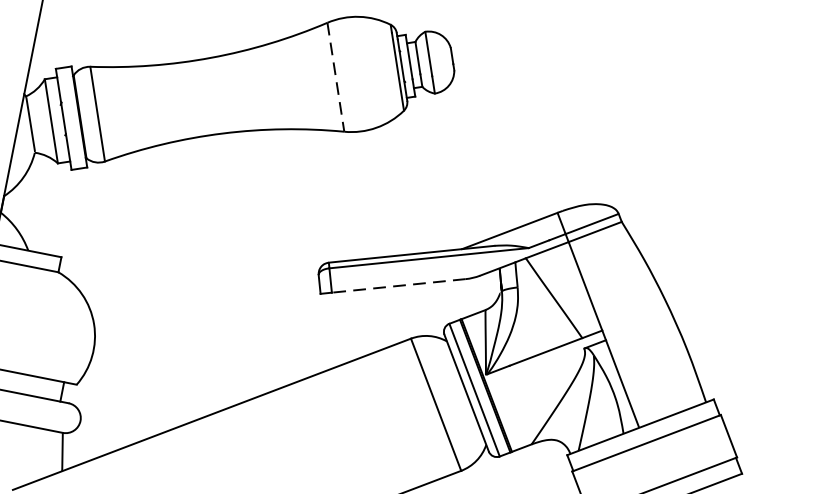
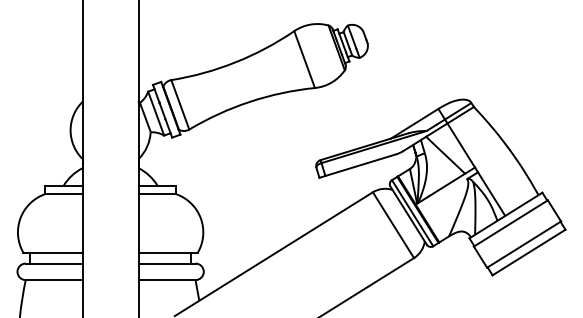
line: (335, 78) -> (304, 60), dashed -> solid
line: (398, 286) -> (360, 165), dashed -> solid

